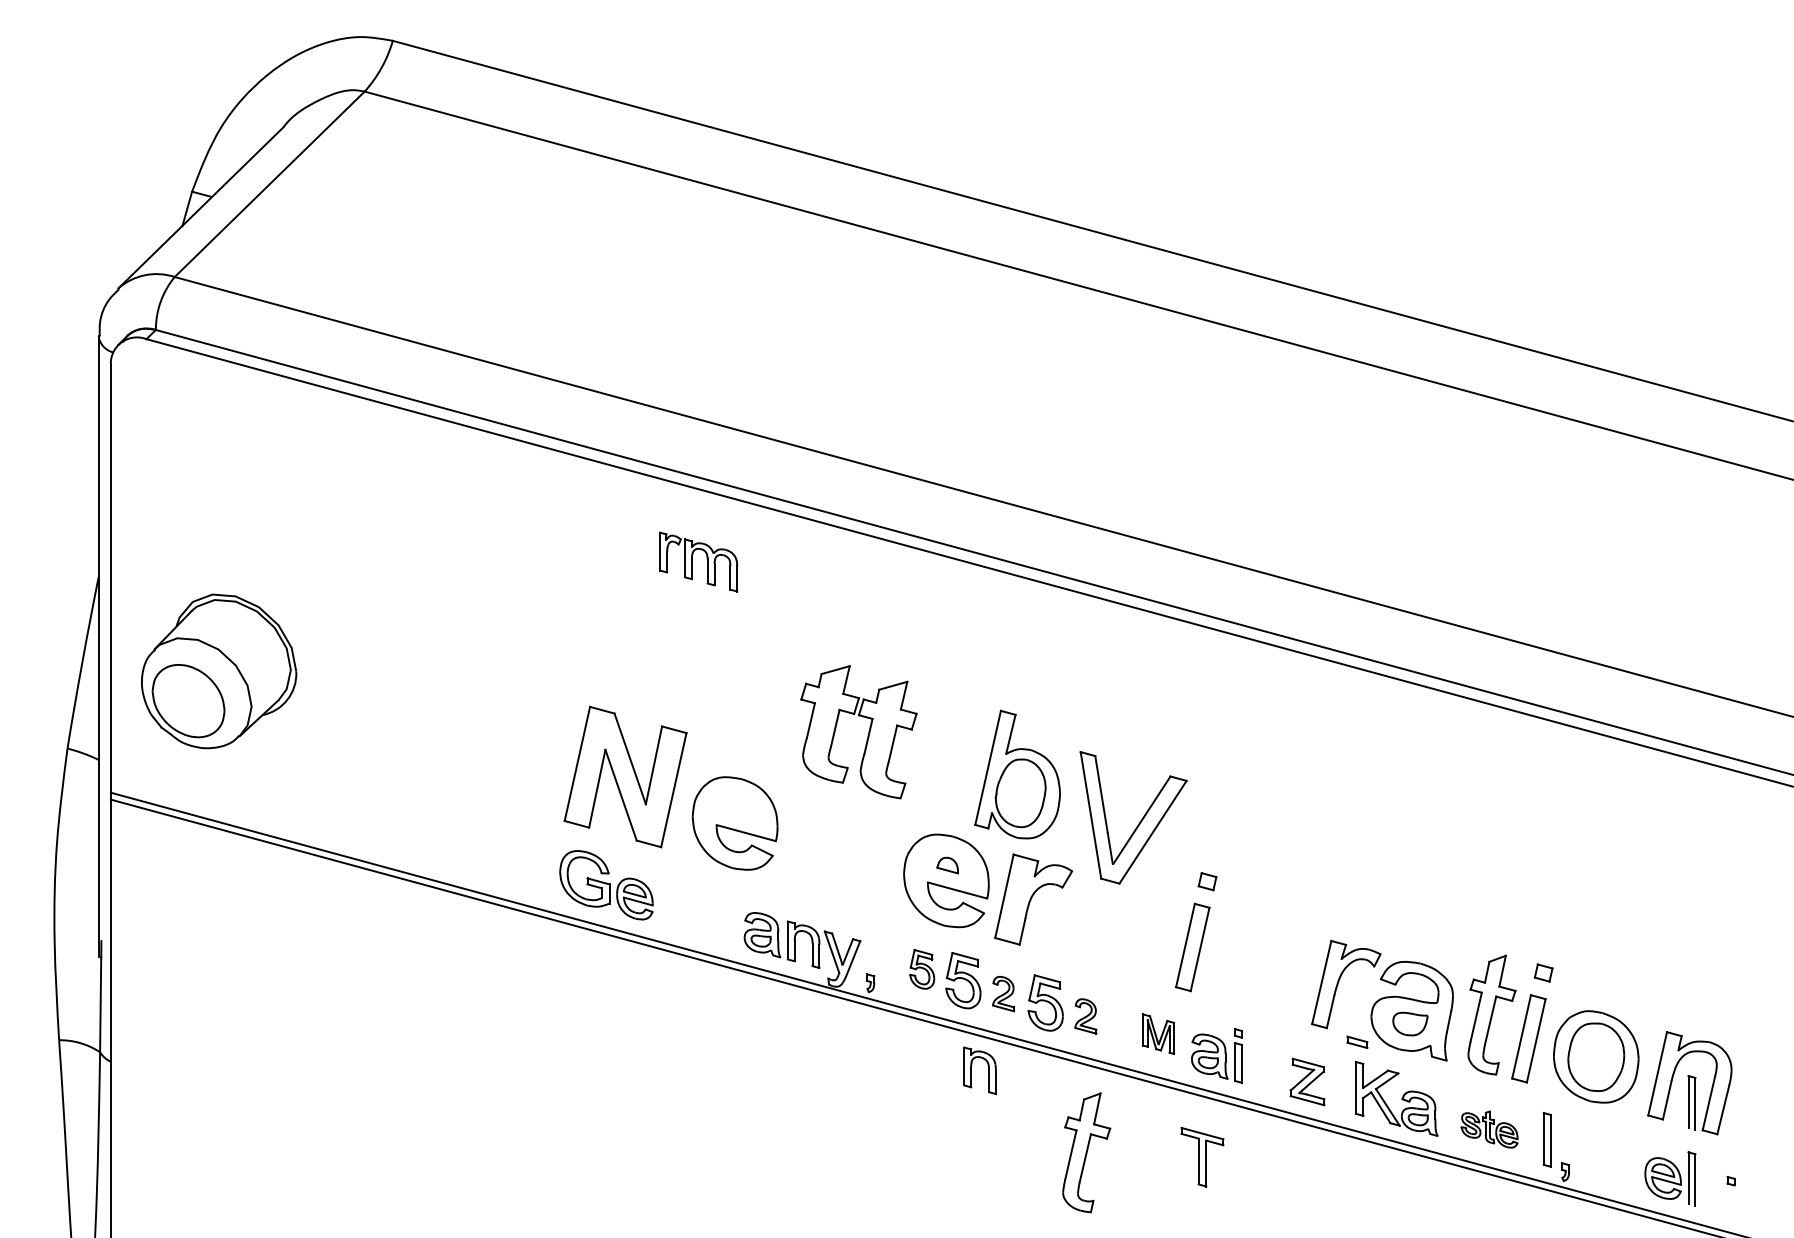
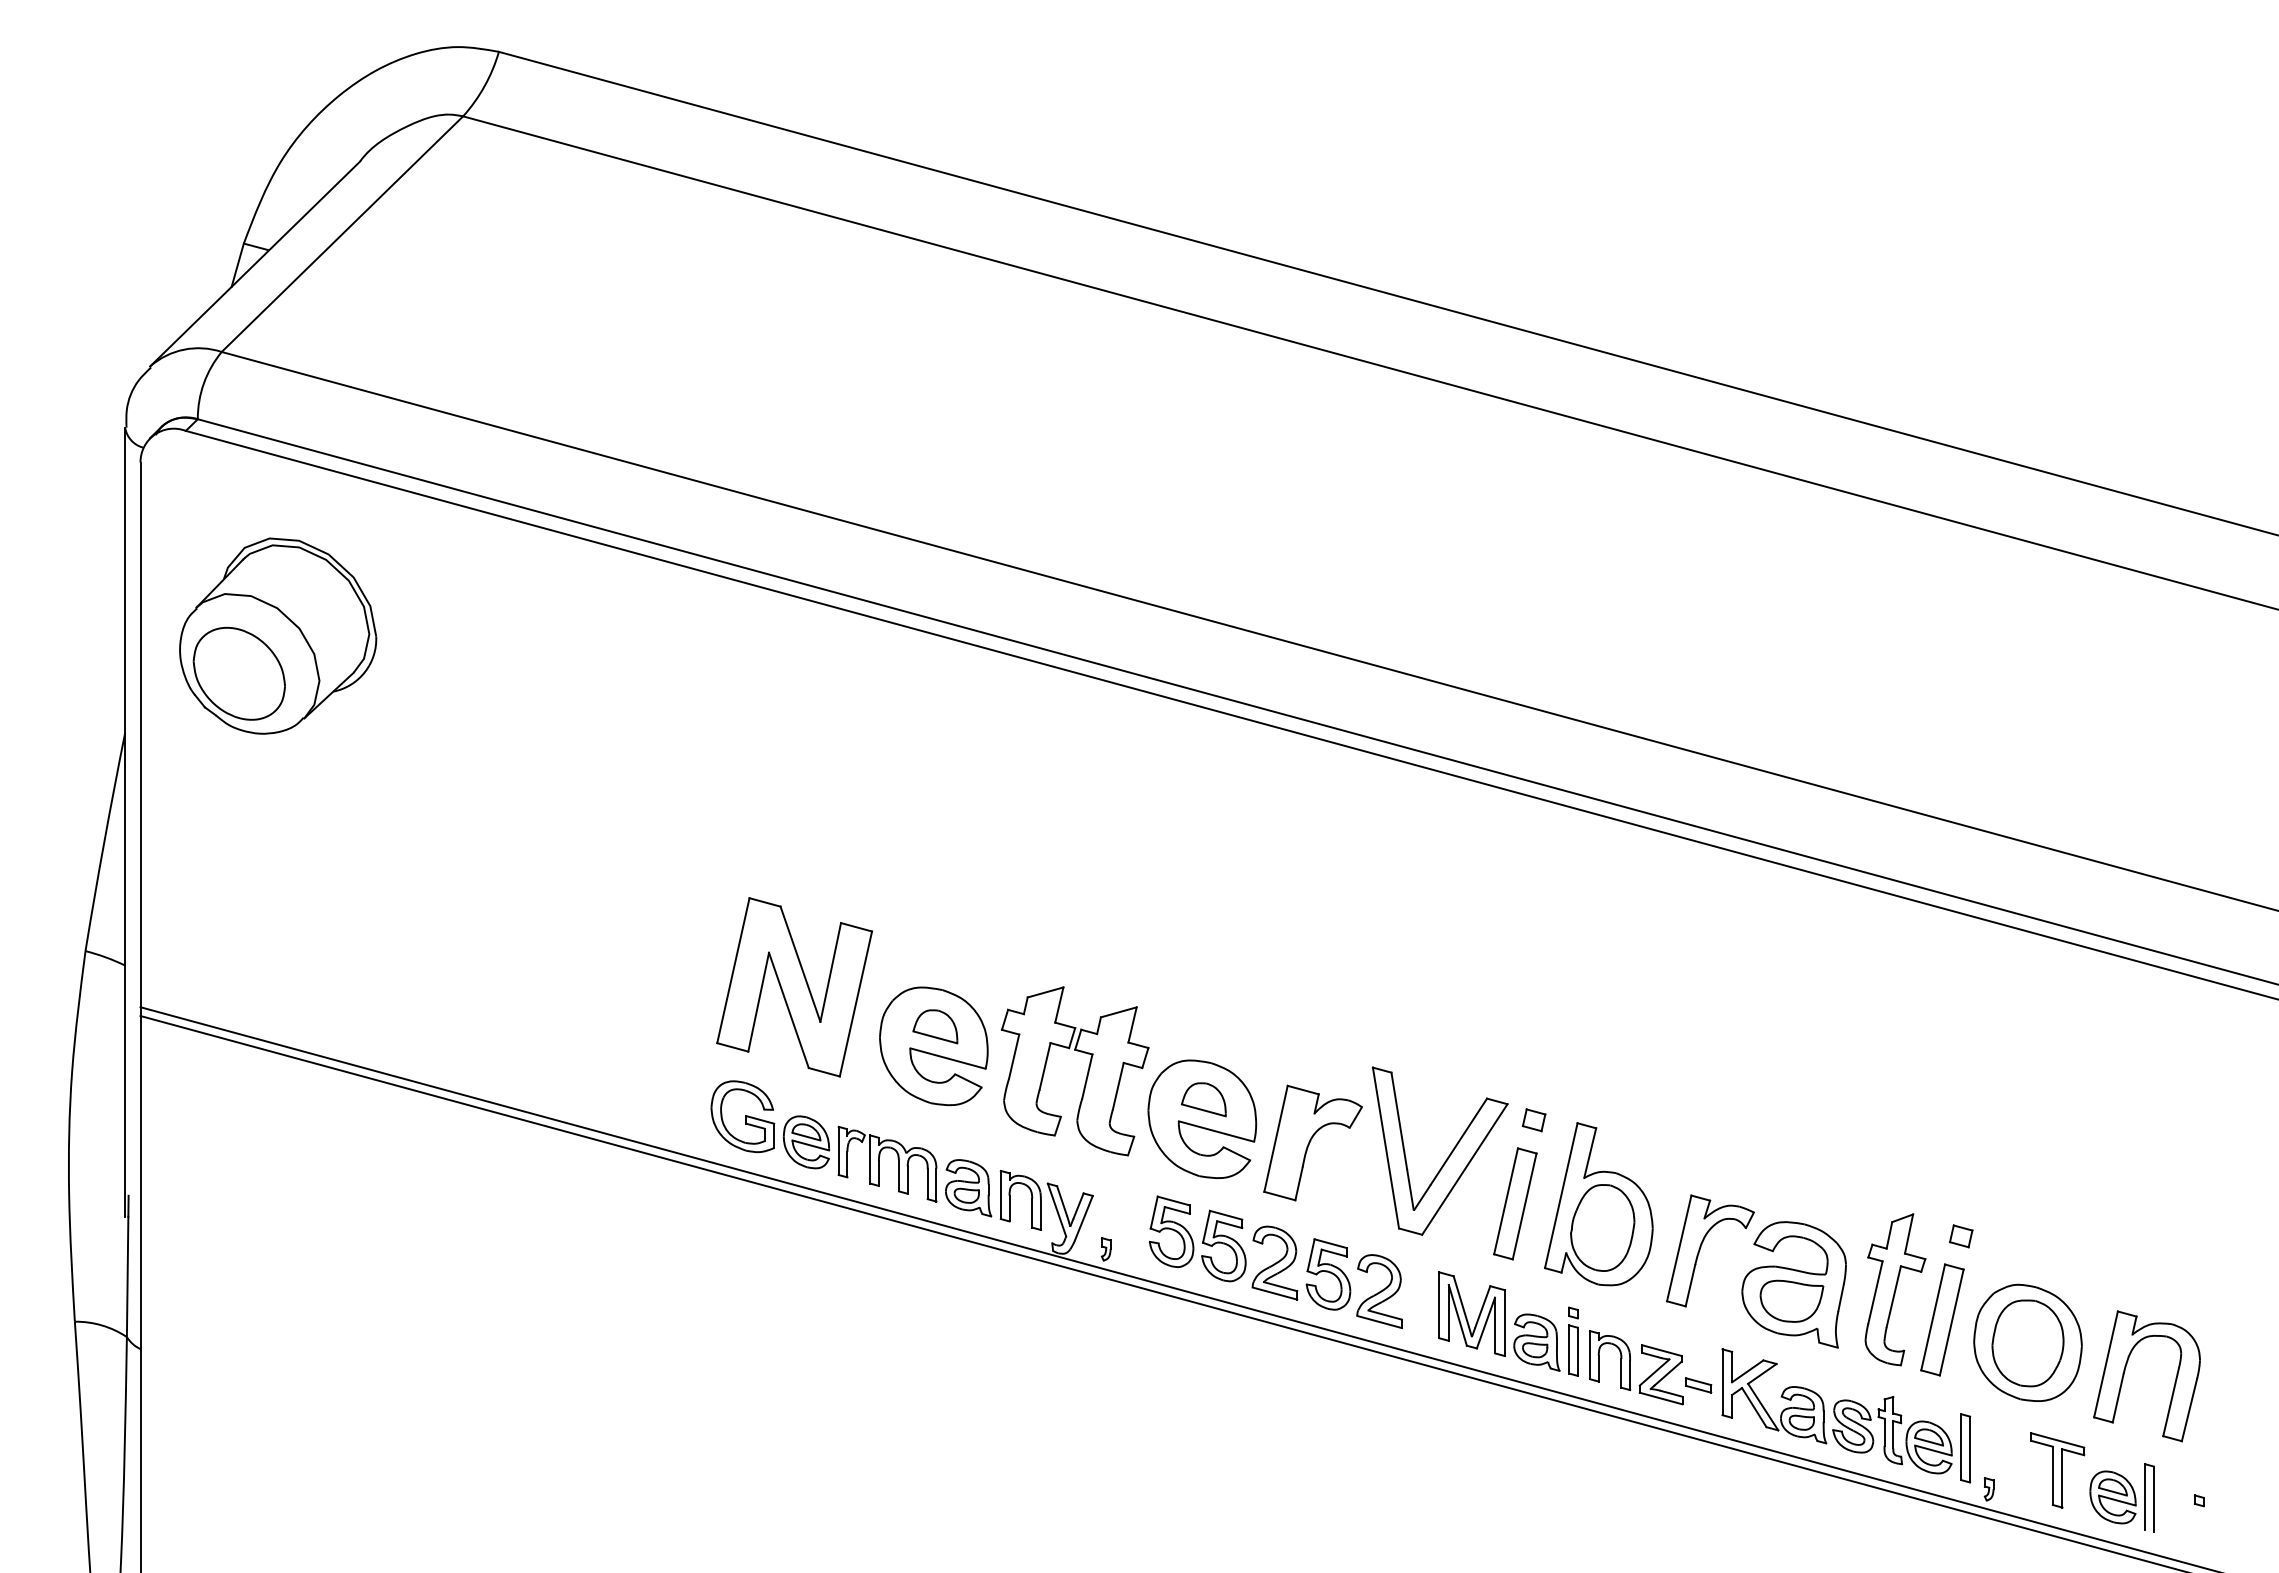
part: (692, 561) -> (879, 1163), moved
part: (219, 670) -> (278, 635), moved
part: (867, 734) -> (1086, 1074), moved
part: (1017, 774) -> (1598, 1204), moved
part: (736, 807) -> (935, 1026), added
part: (1140, 821) -> (1448, 1155), moved
part: (947, 865) -> (1203, 1099), size x1.67
part: (922, 969) -> (1171, 1231), size x1.43
part: (1003, 993) -> (1274, 1262), size x1.67
part: (1085, 1016) -> (1379, 1291), size x1.67
part: (1410, 1023) -> (1791, 1300), size x1.43
part: (1158, 1033) -> (1471, 1313), size x1.67
part: (1357, 1042) -> (1698, 1385), moved
part: (988, 1070) -> (1620, 1360), moved
part: (1691, 1102) -> (2149, 1400), removed
part: (1489, 1129) -> (1892, 1435), size x1.67
part: (1086, 1152) -> (1380, 1464), removed
part: (1202, 1157) -> (2057, 1470), moved

